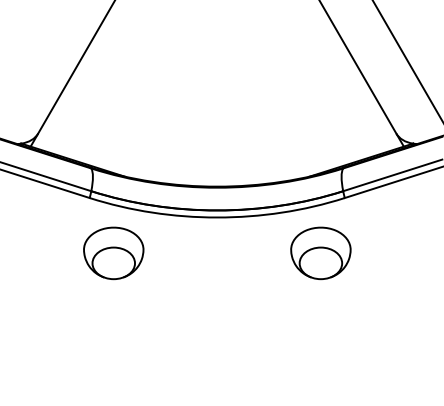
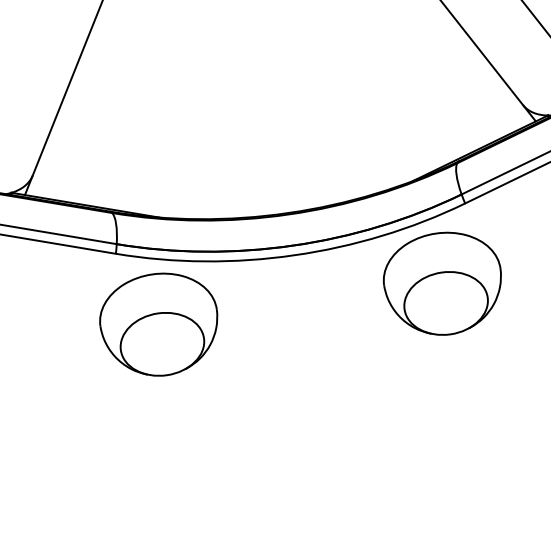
part: (113, 253) -> (159, 325), size x1.43
part: (320, 253) -> (442, 284), size x1.43

